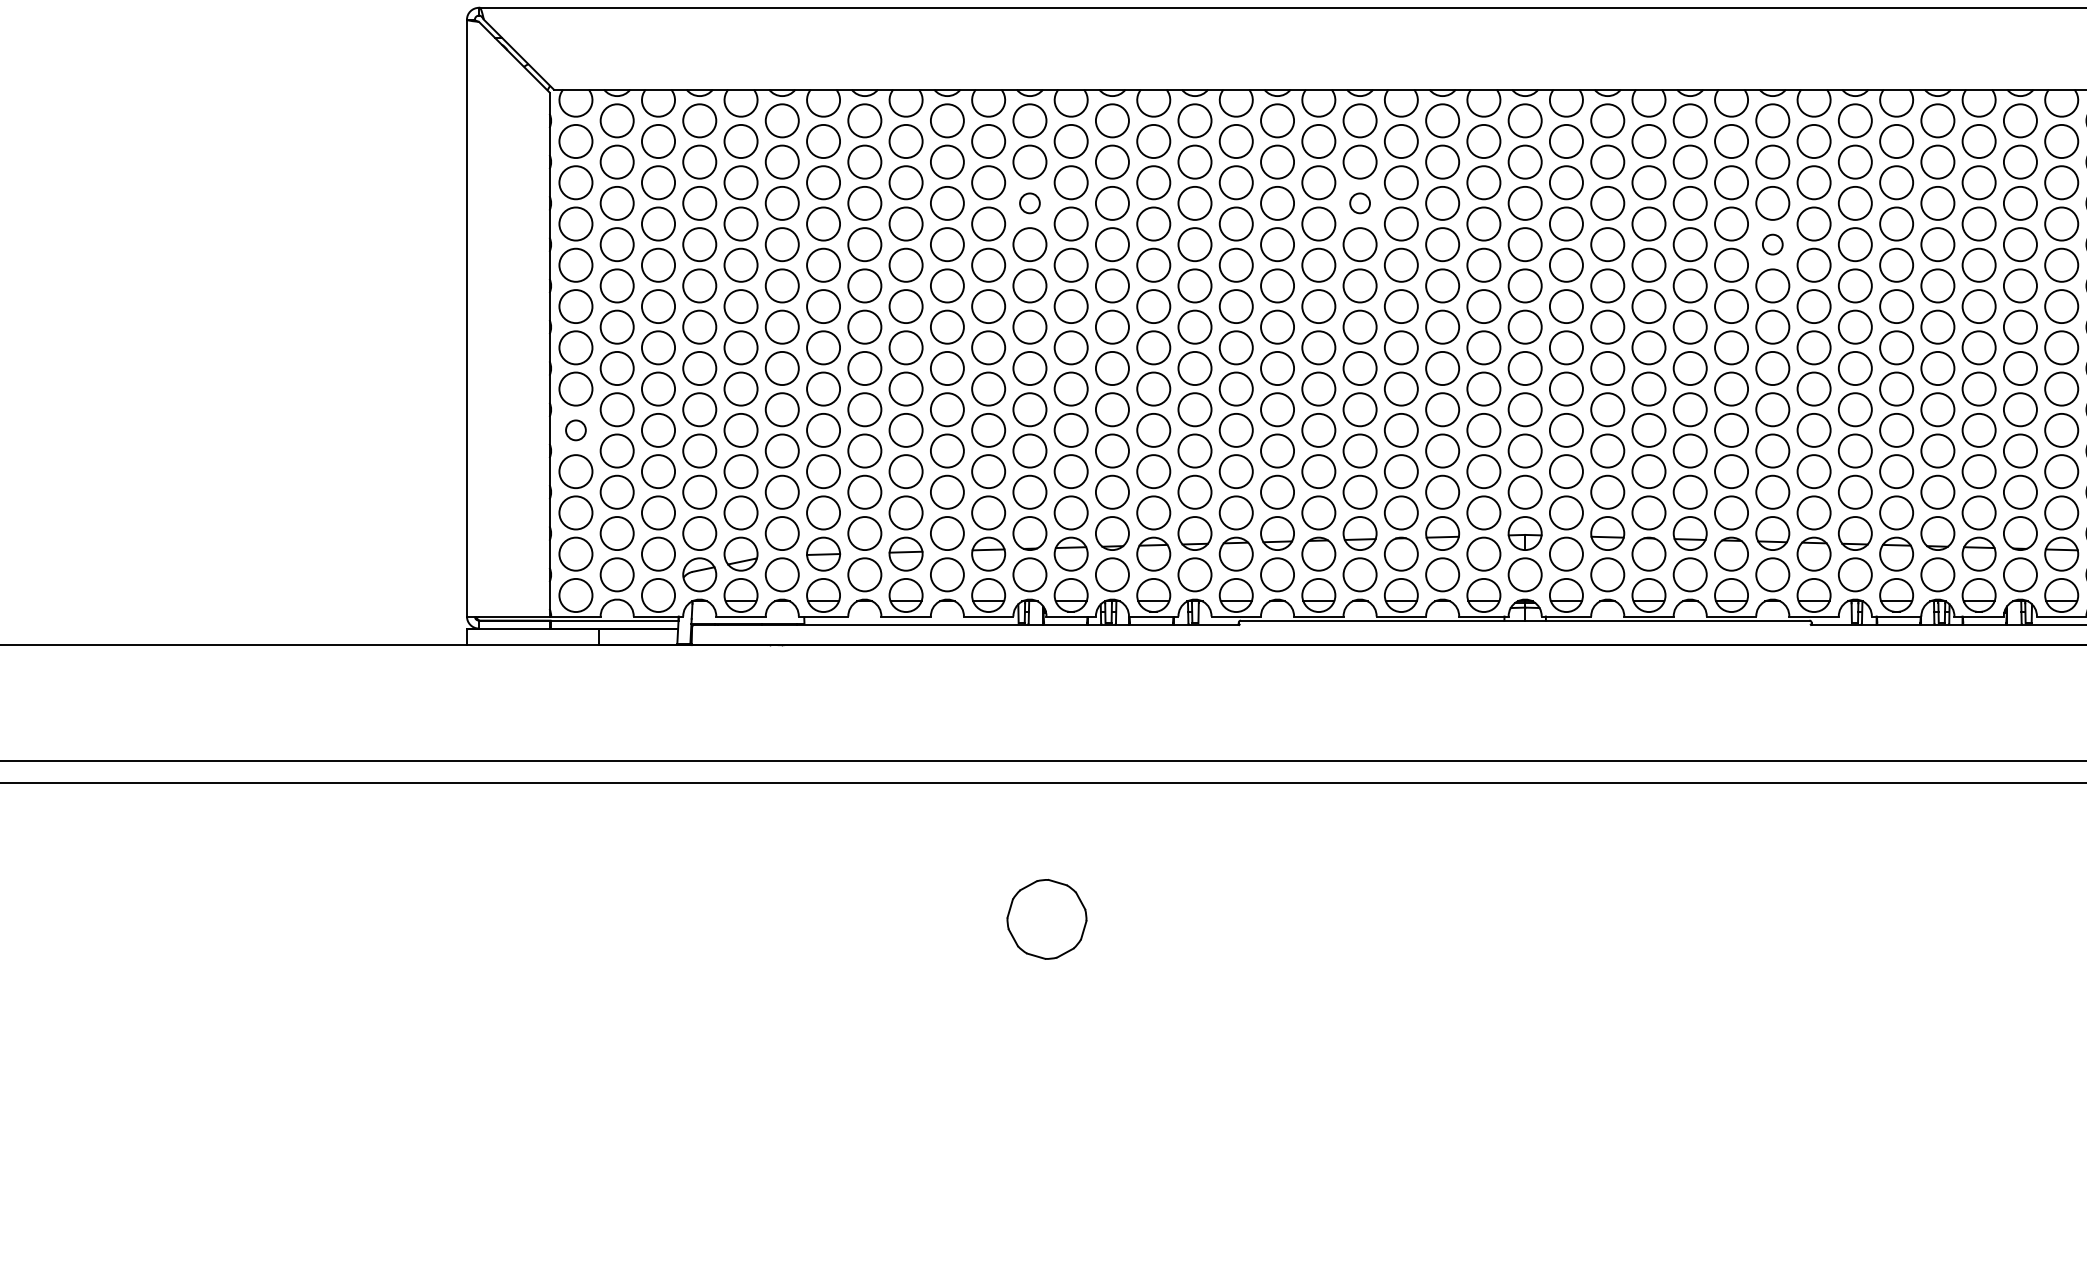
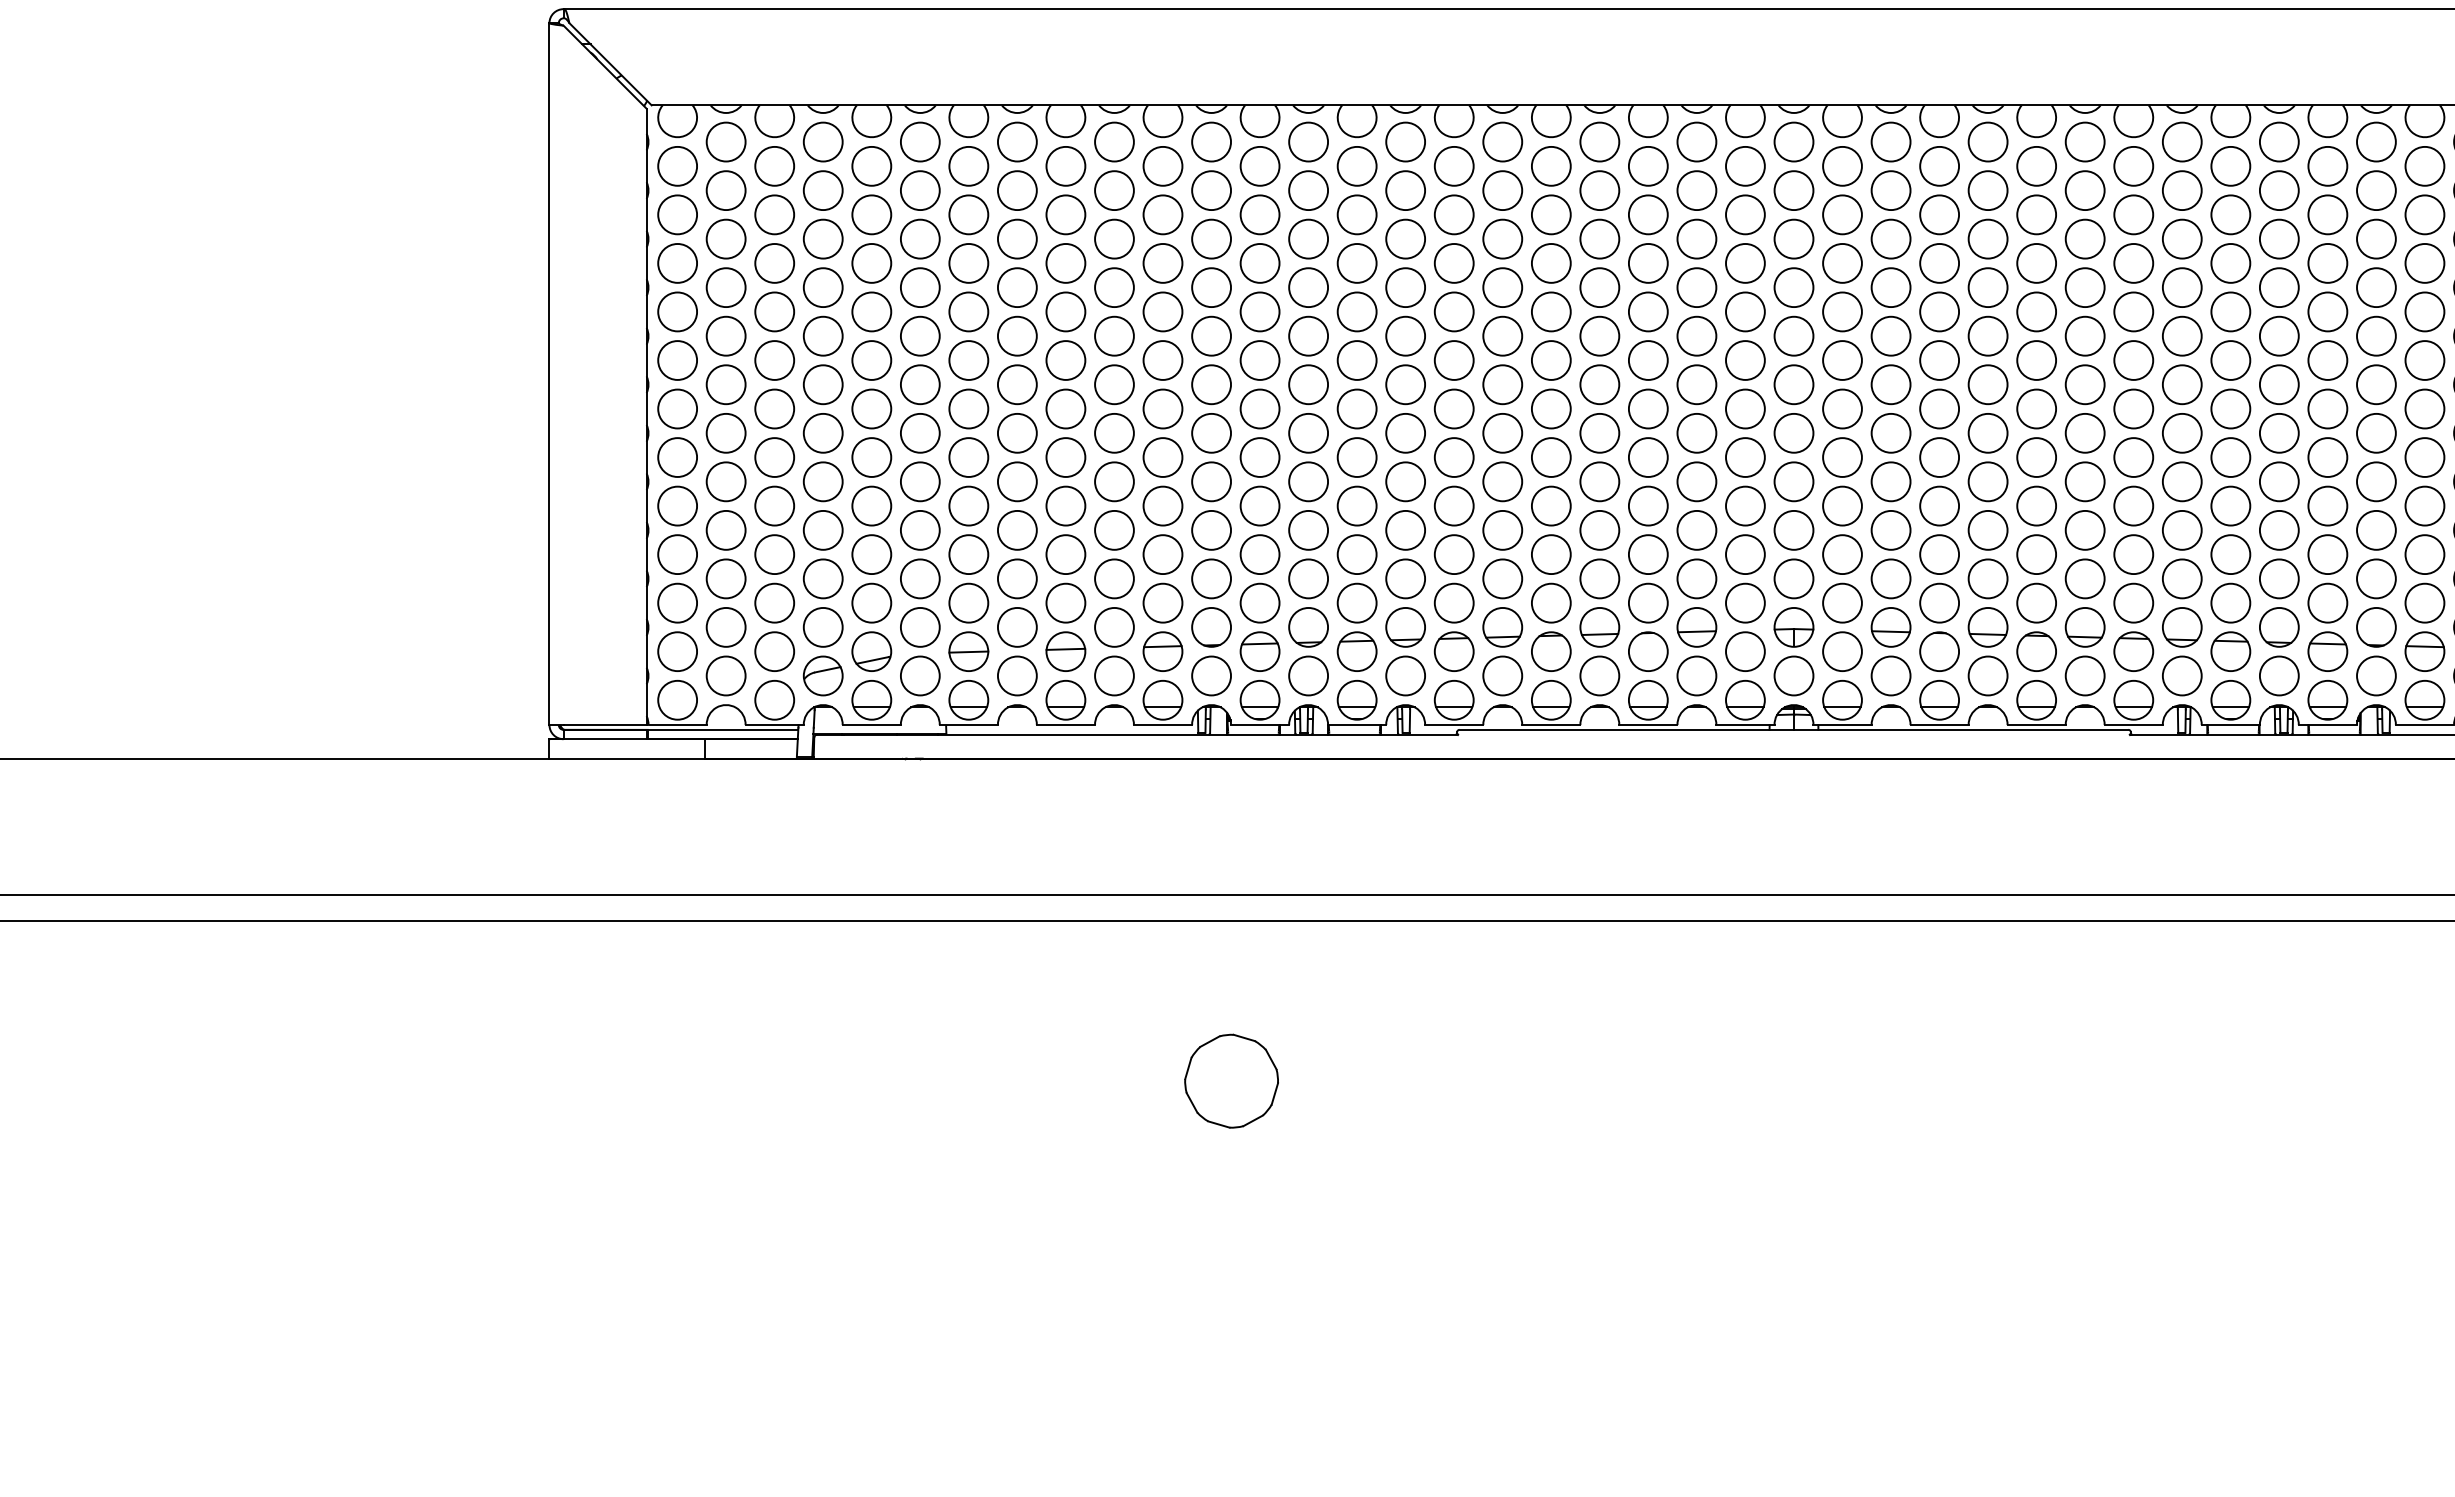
circle: (1029, 202) -> (1211, 238), size x1.67
circle: (1359, 202) -> (1599, 238), size x1.67
circle: (1772, 244) -> (2084, 287), size x1.67
circle: (575, 429) -> (677, 505), size x1.67

